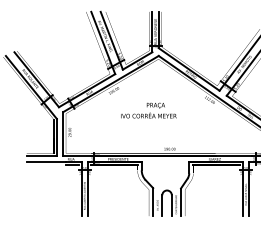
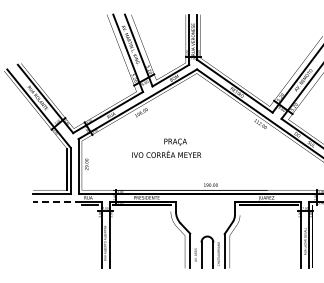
text: (148, 109) -> (166, 147), moved
line: (46, 162) -> (57, 201), solid -> dashed

